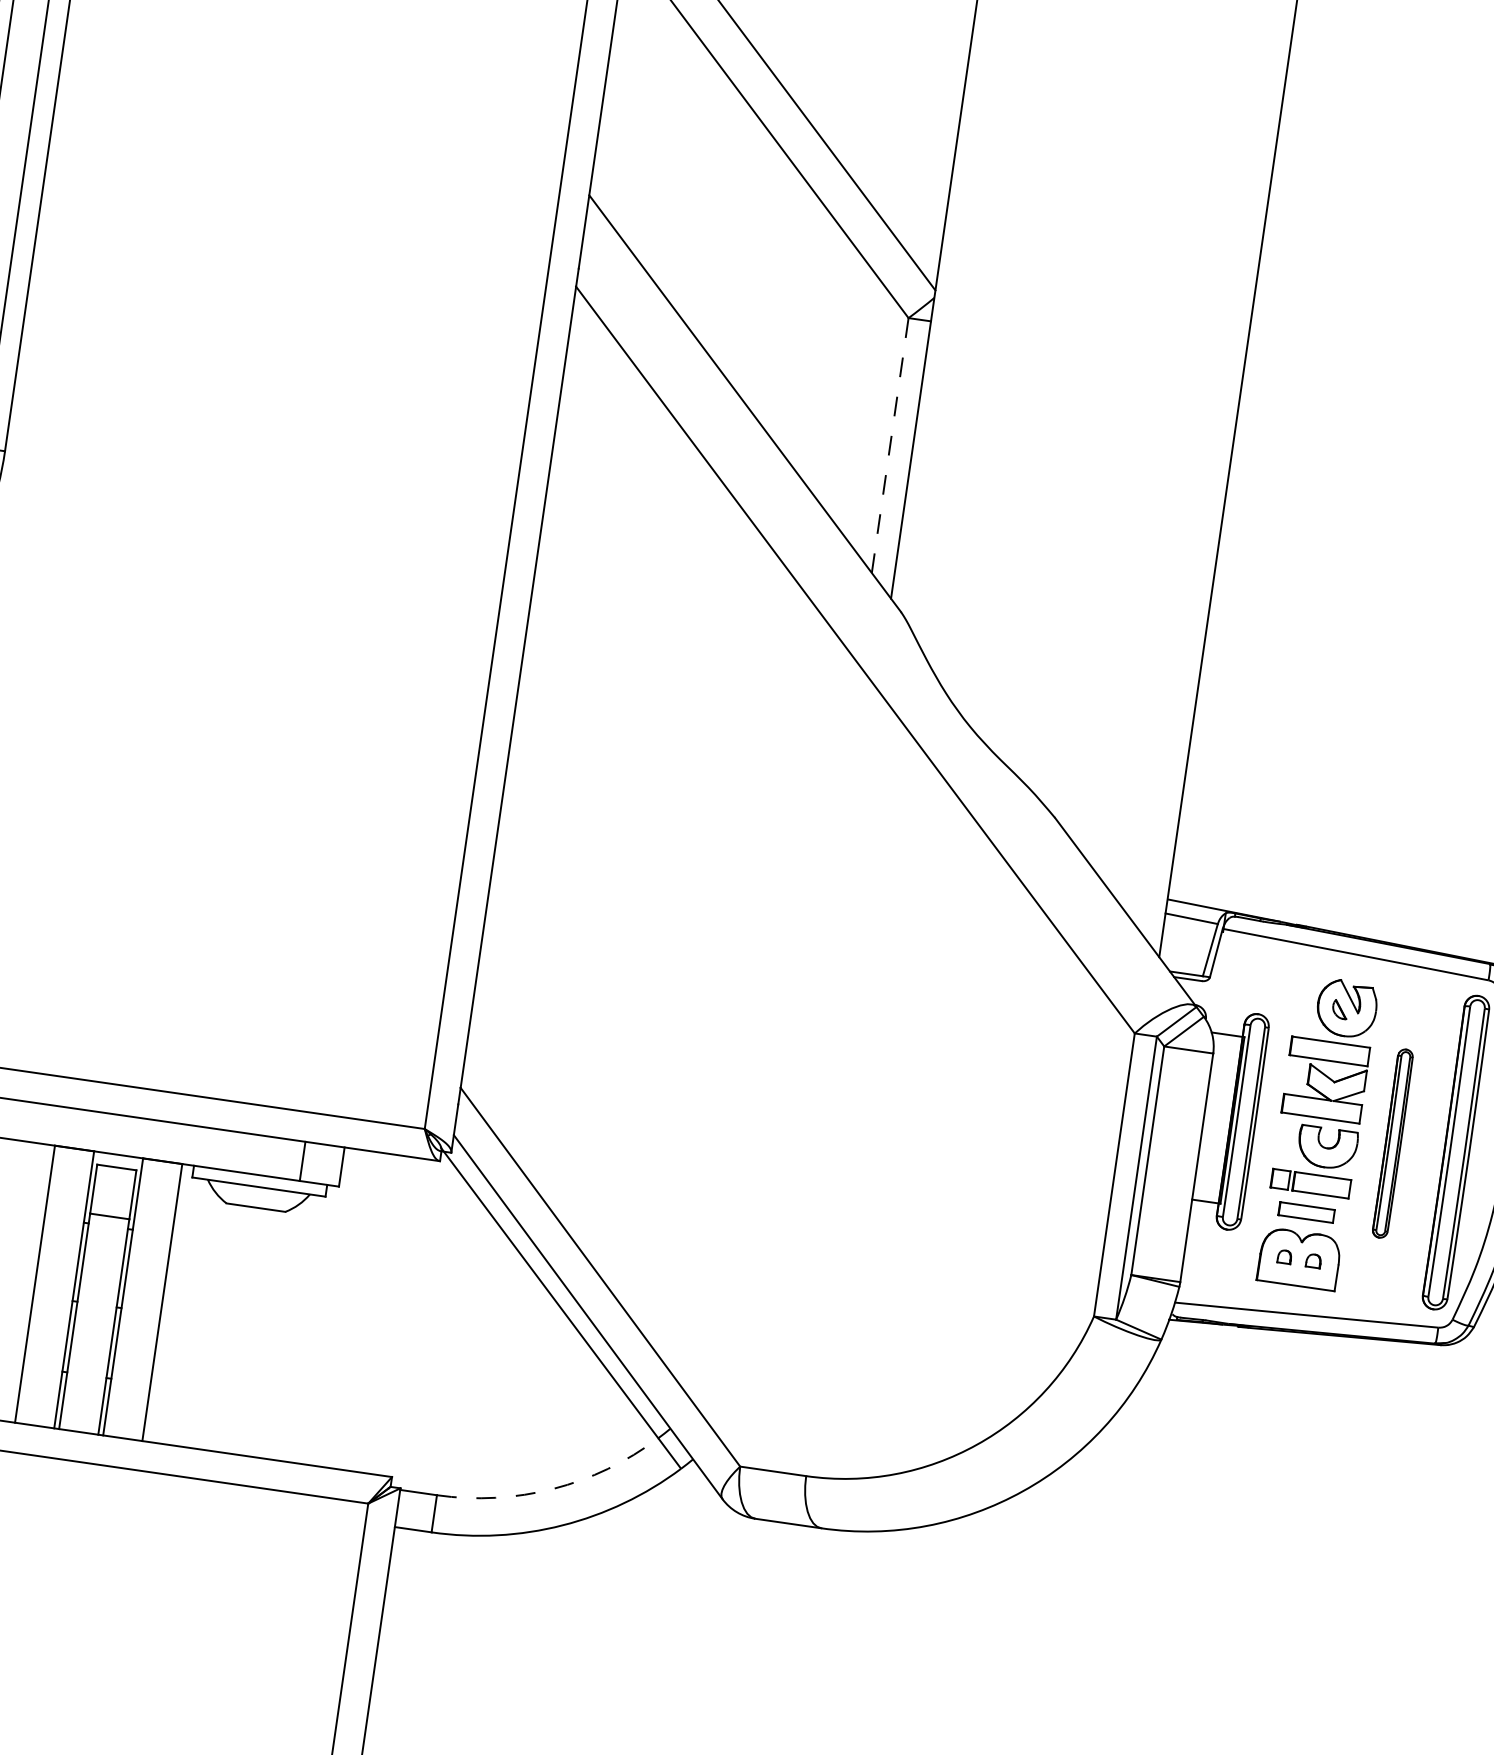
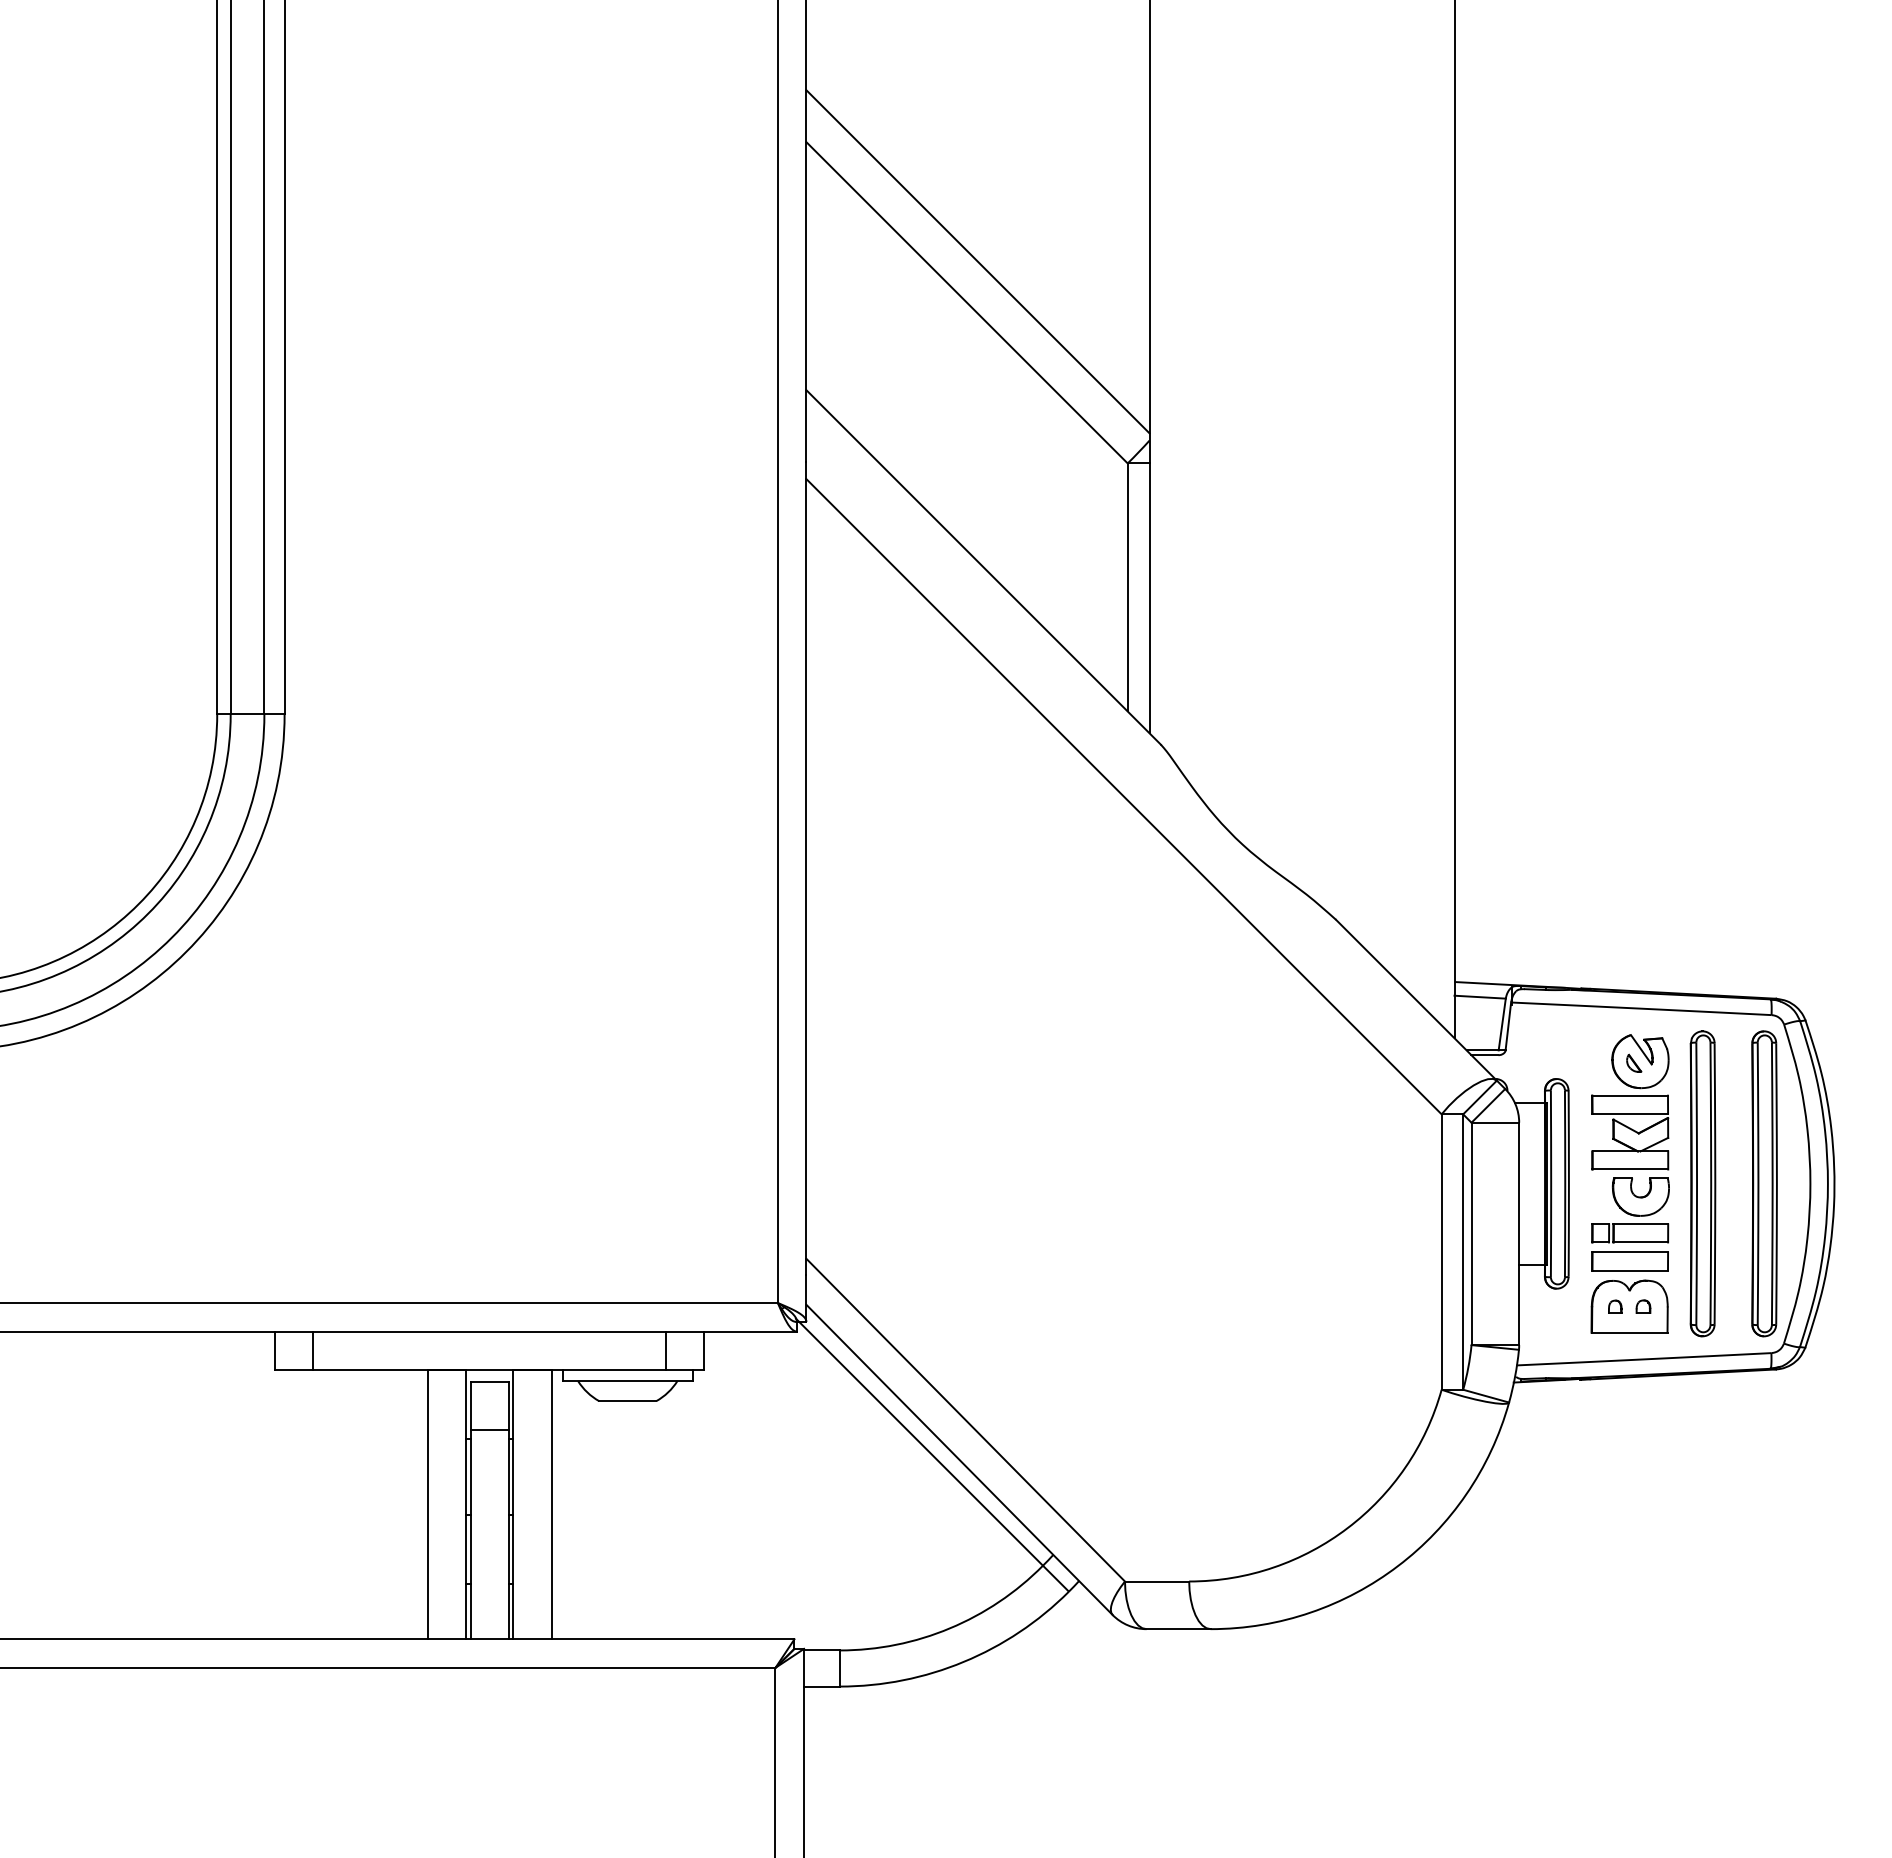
line: (890, 444) -> (1127, 586), dashed -> solid
part: (1392, 1143) -> (1702, 1183), size x1.67
part: (1306, 1212) -> (1629, 1261), size x1.43
arc: (552, 1488) -> (949, 1628), dashed -> solid

